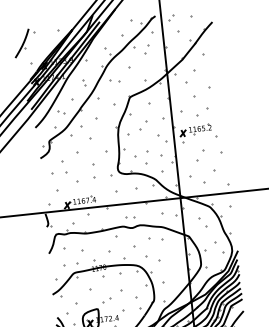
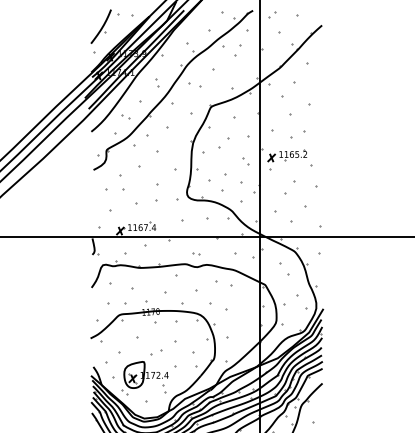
part: (24, 43) -> (104, 26), moved
part: (162, 138) -> (245, 161), size x0.62
part: (130, 217) -> (196, 253), size x0.62

